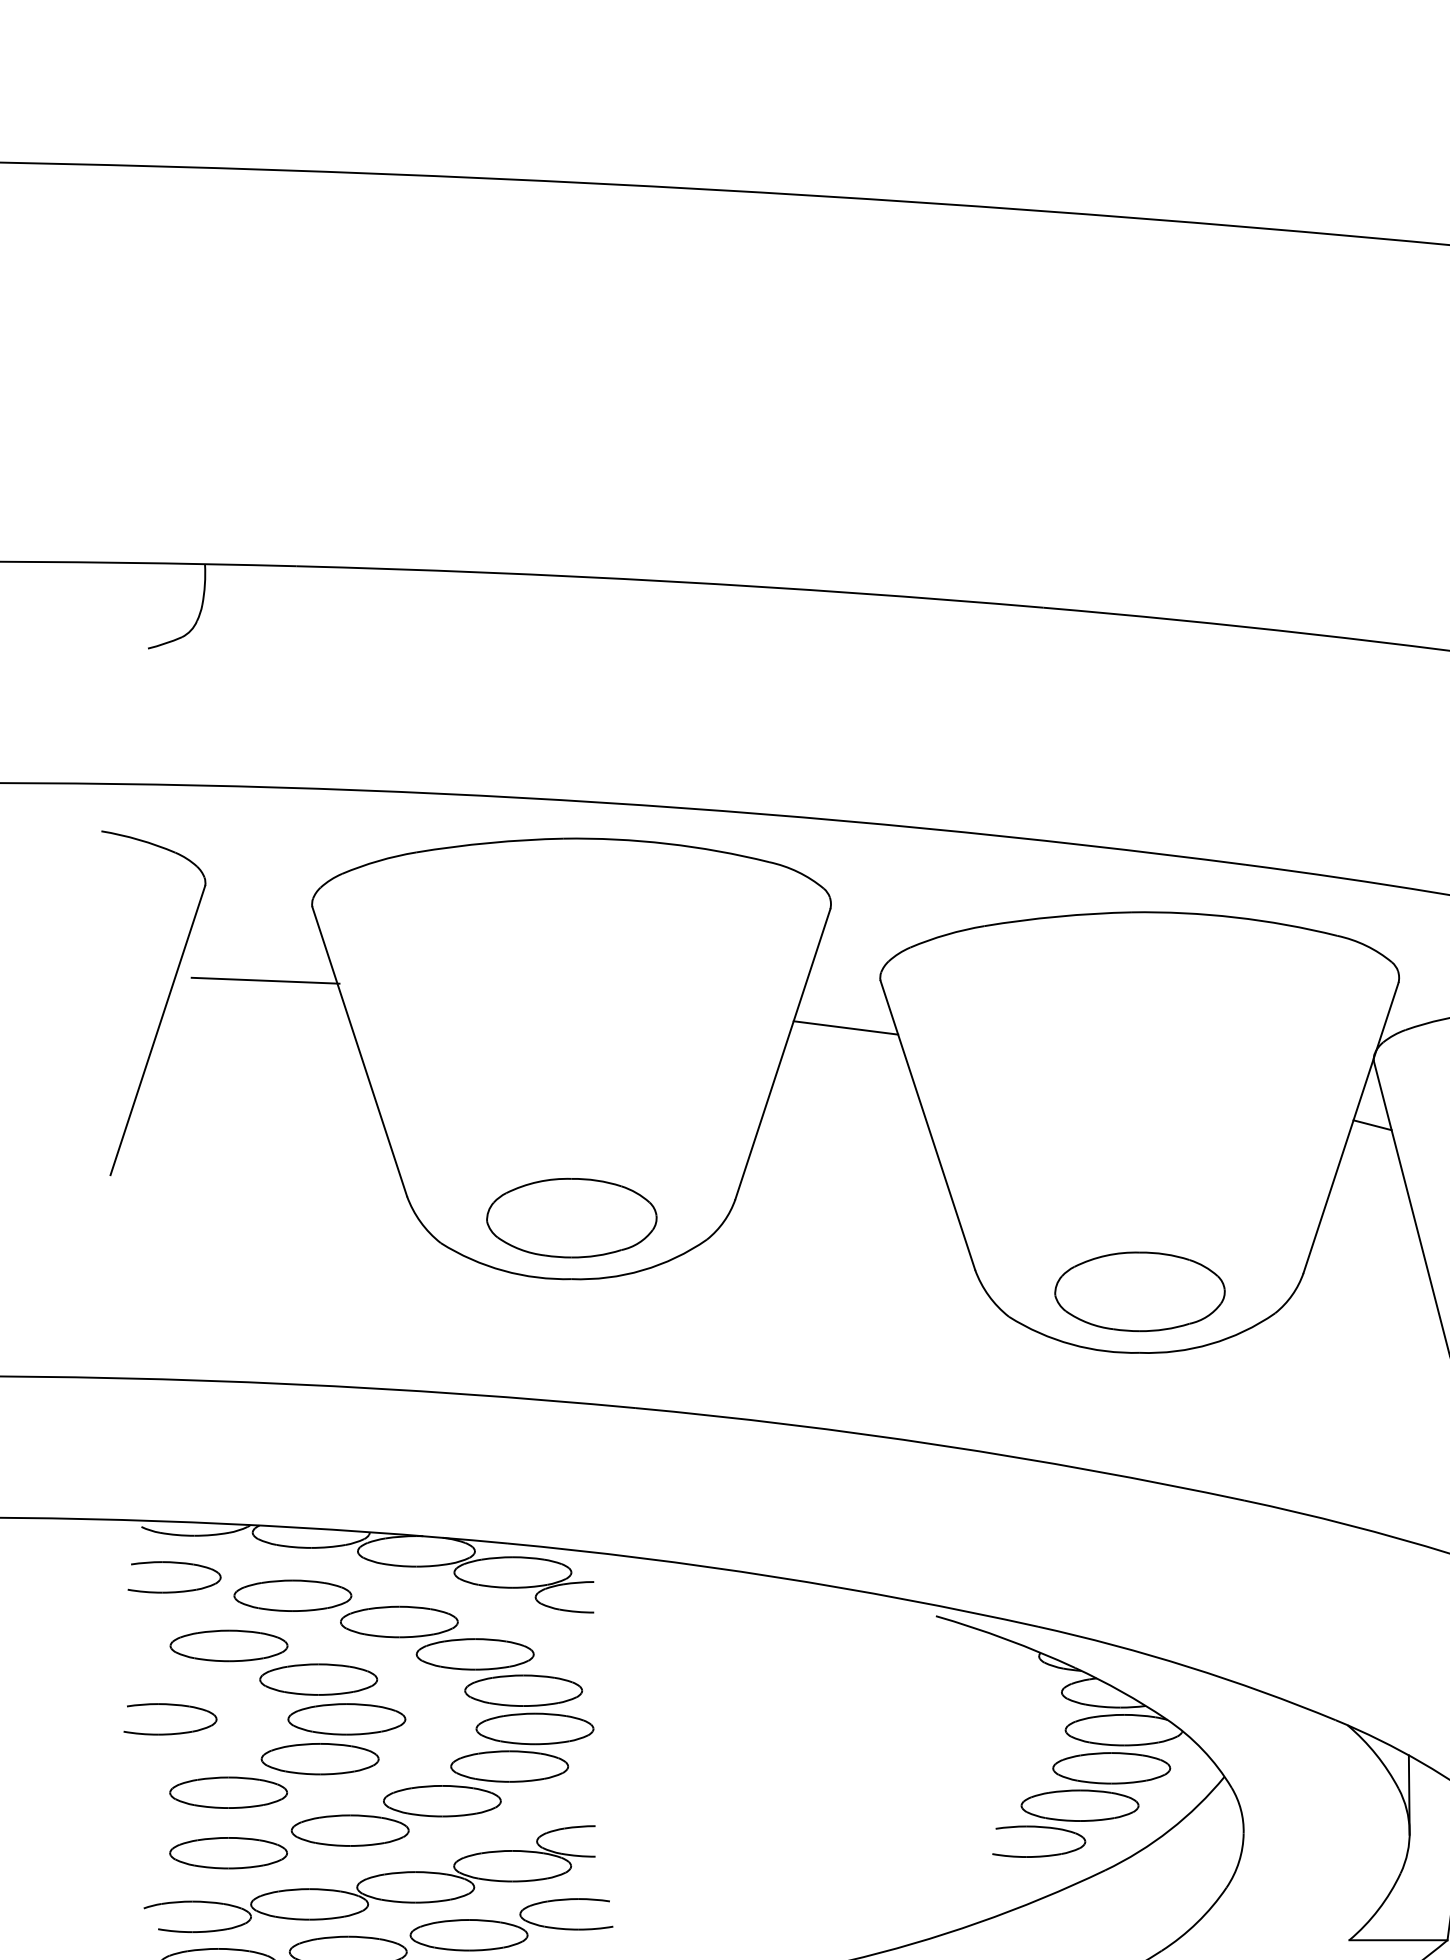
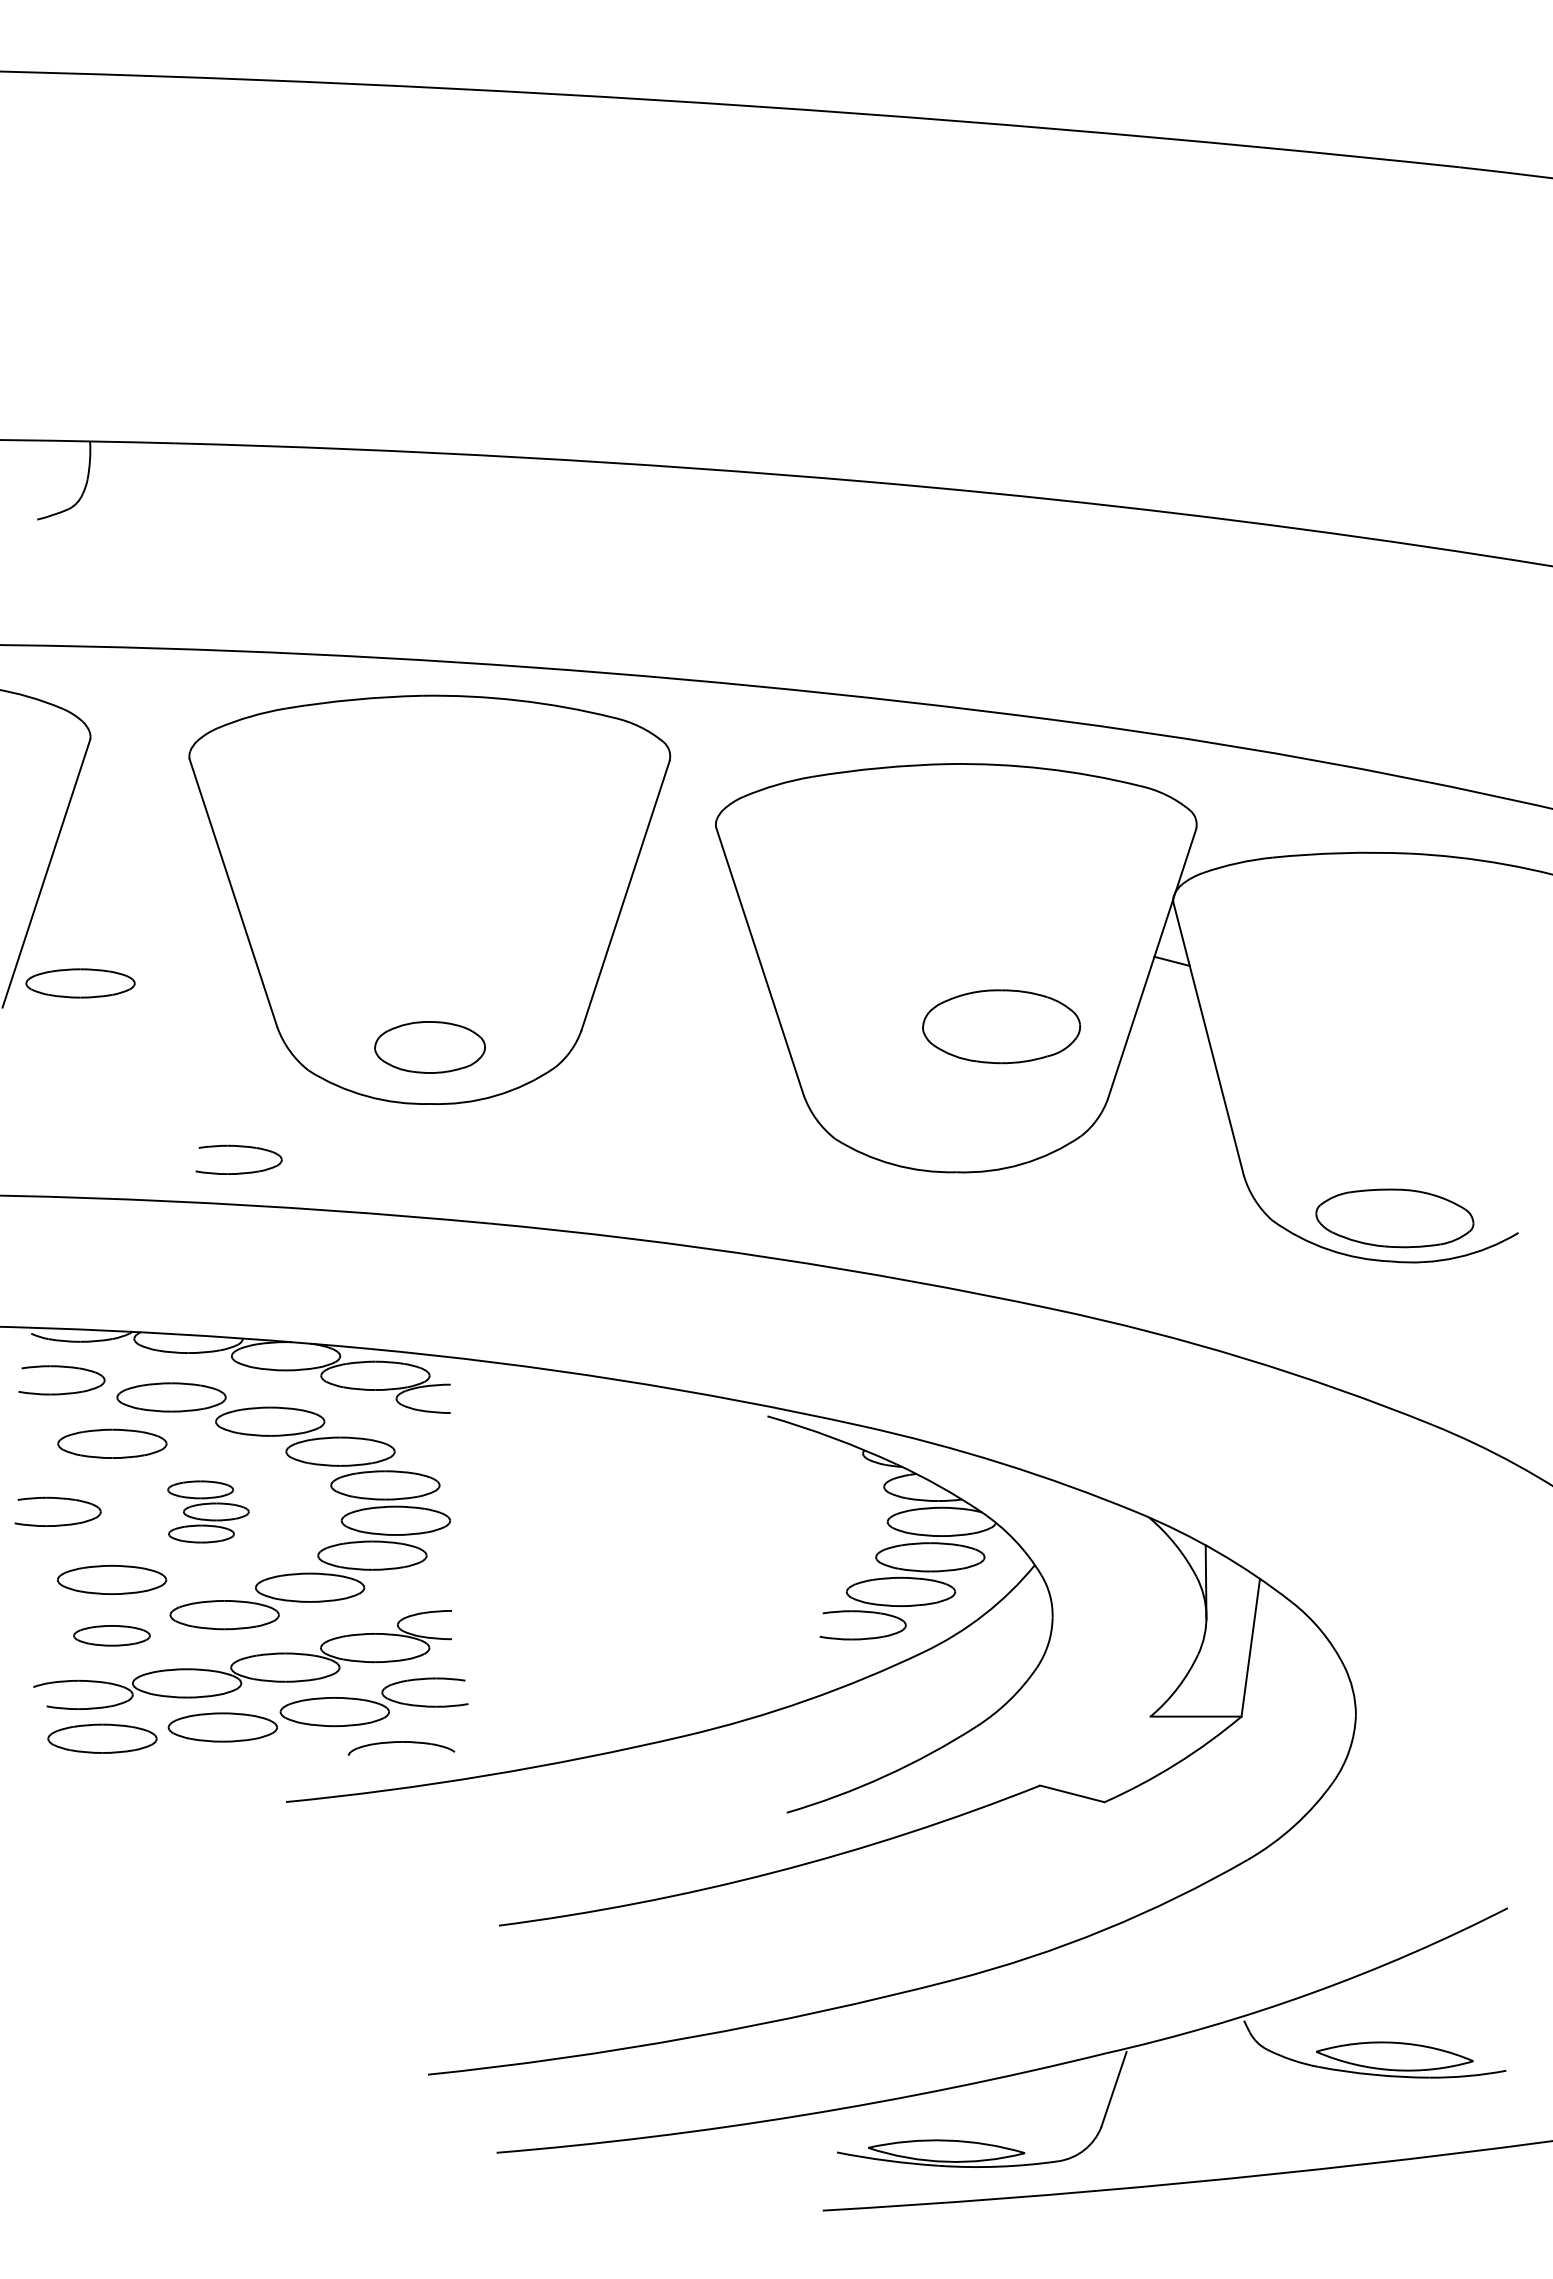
line: (264, 980) -> (145, 827), removed
line: (845, 1028) -> (683, 871), removed
part: (194, 1149) -> (80, 983), added
part: (571, 1218) -> (429, 1047), size x0.7
part: (1139, 1291) -> (1001, 1026), moved
part: (365, 1326) -> (238, 1147), added
part: (332, 1718) -> (208, 1511), size x0.6
part: (228, 1852) -> (111, 1635), size x0.7

